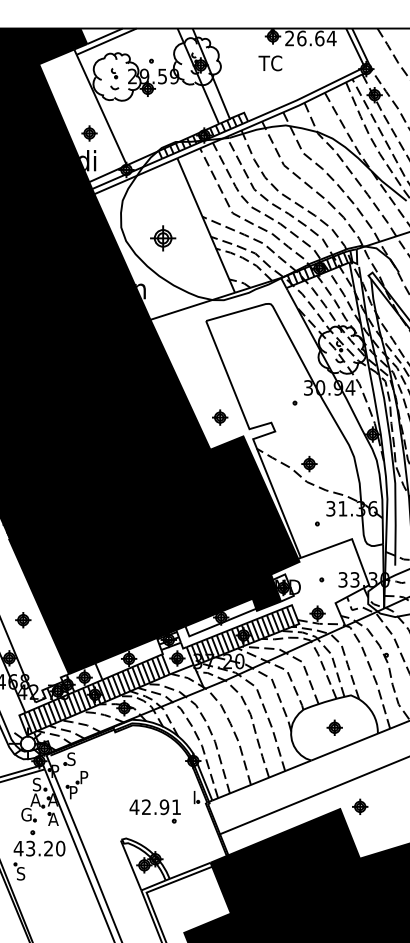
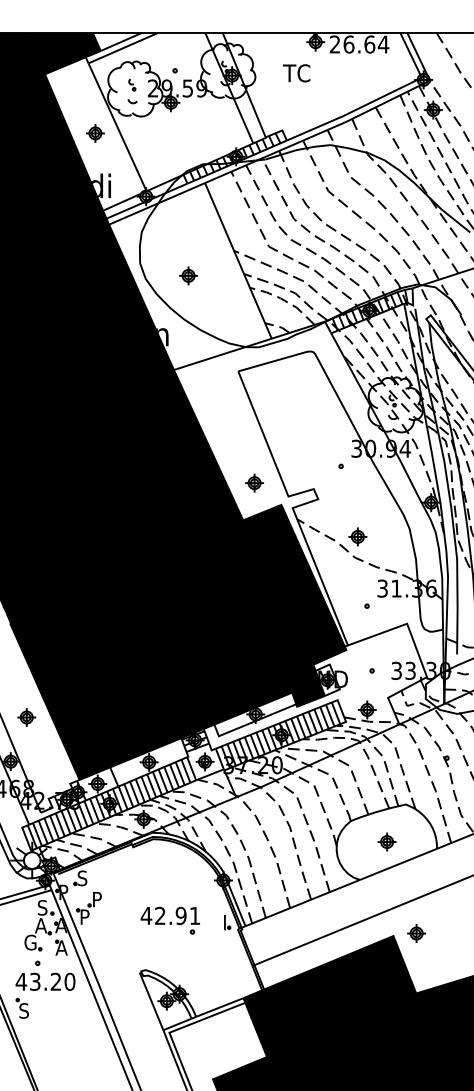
text: (270, 63) -> (296, 73), moved
part: (89, 133) -> (95, 133), moved
part: (163, 238) -> (188, 275), size x0.62
part: (154, 811) -> (169, 920), moved

